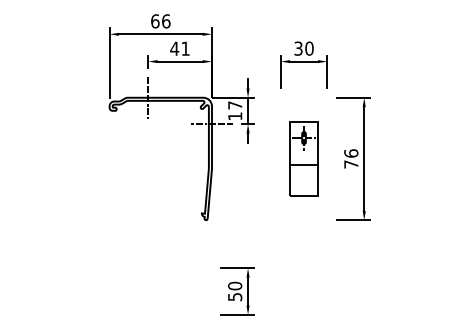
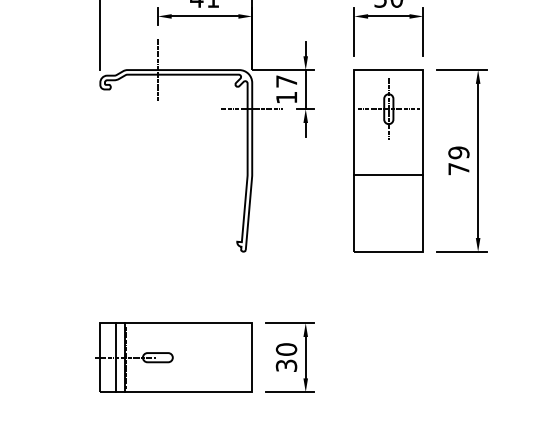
text: (351, 153) -> (459, 152), 76 -> 79
part: (303, 158) -> (388, 160), size x1.67
part: (159, 291) -> (174, 357), added
text: (234, 296) -> (285, 364), 50 -> 30

